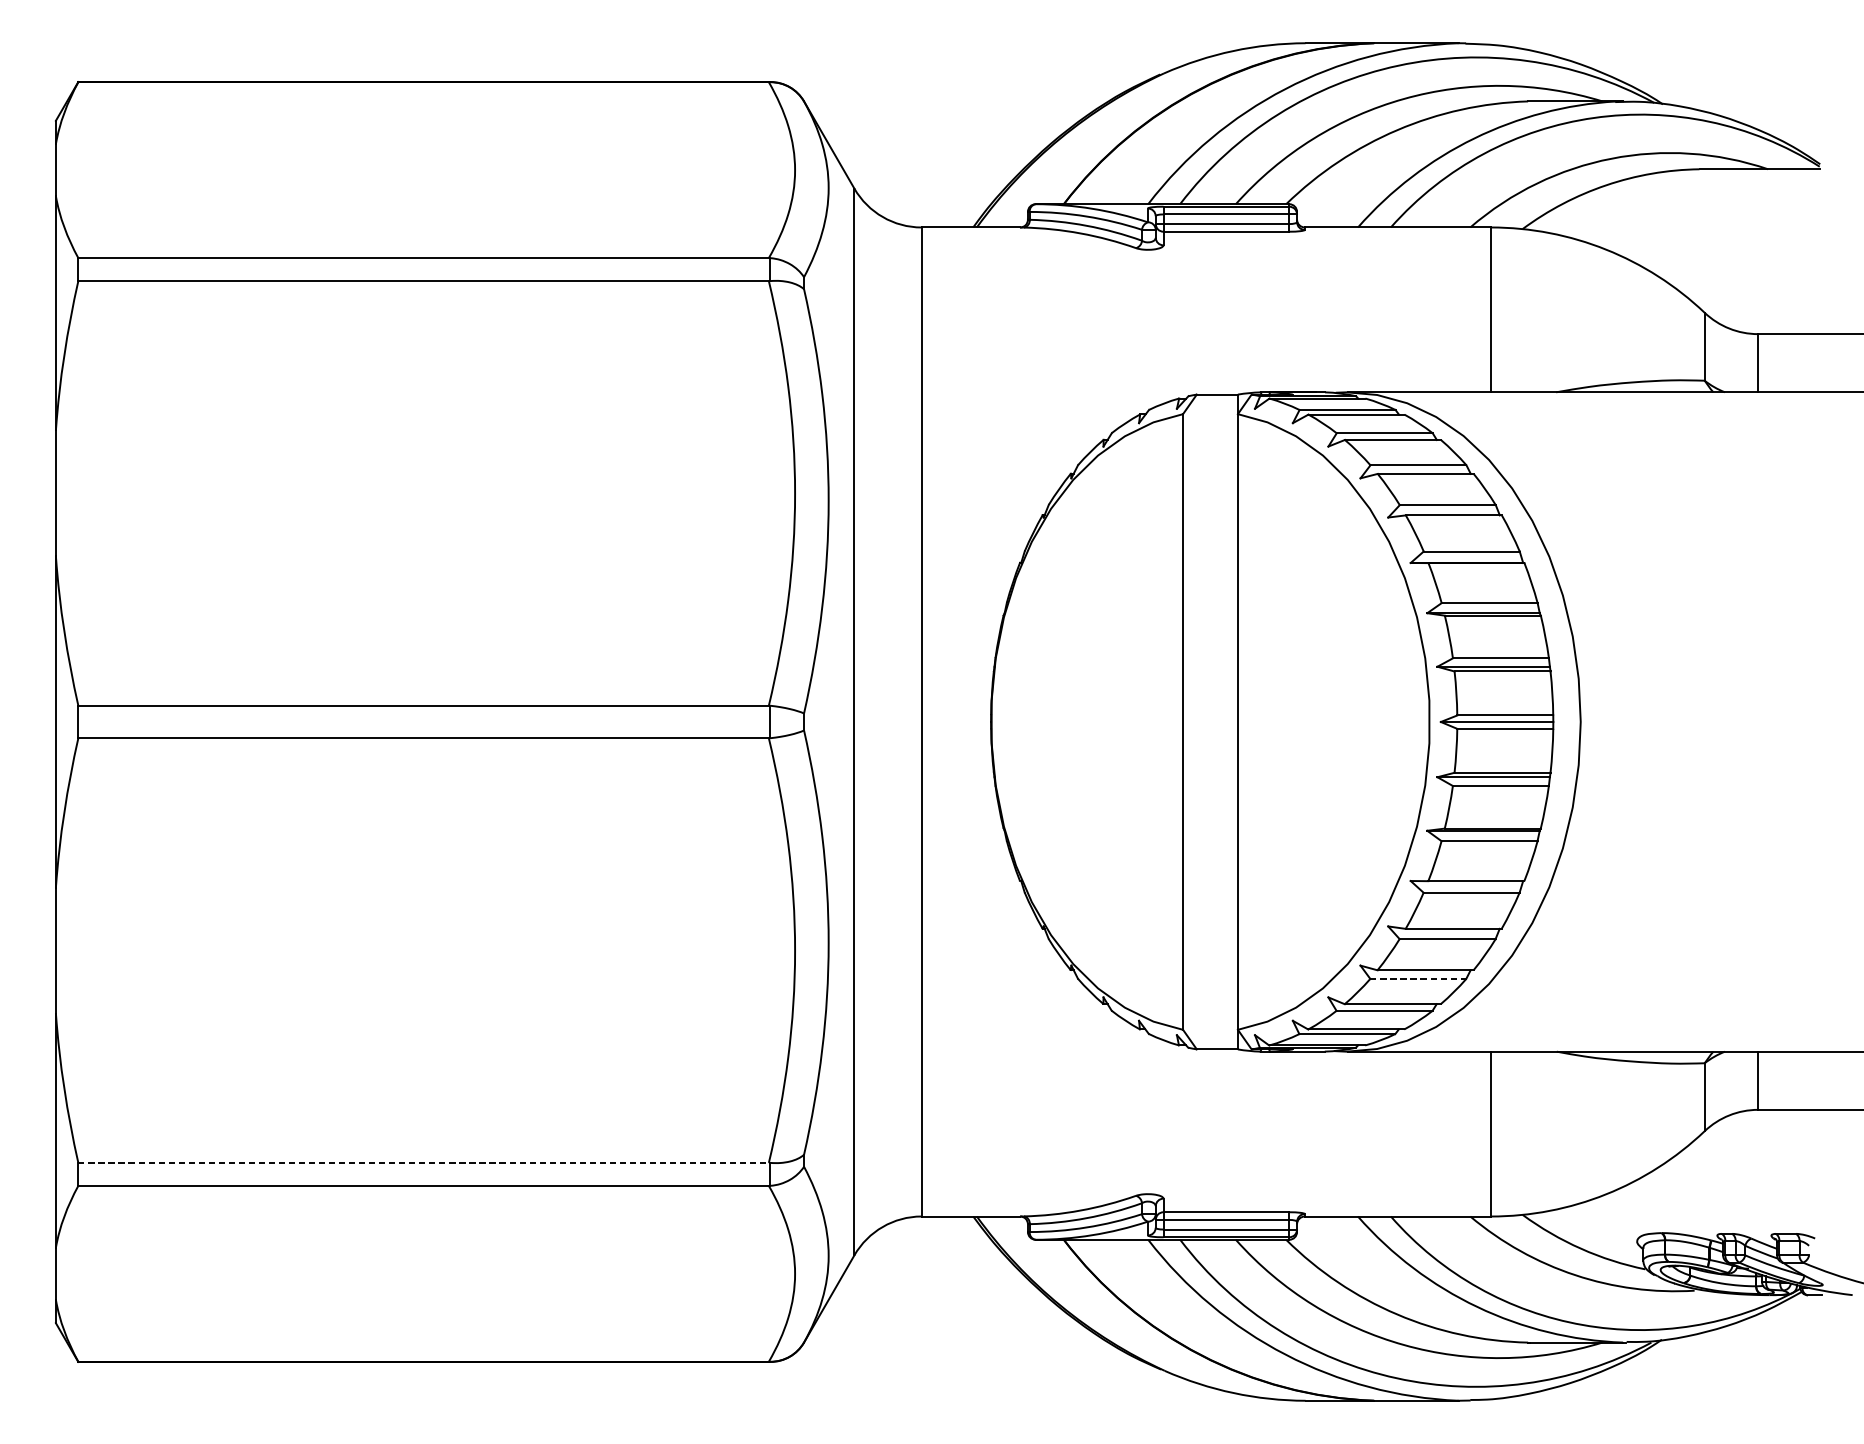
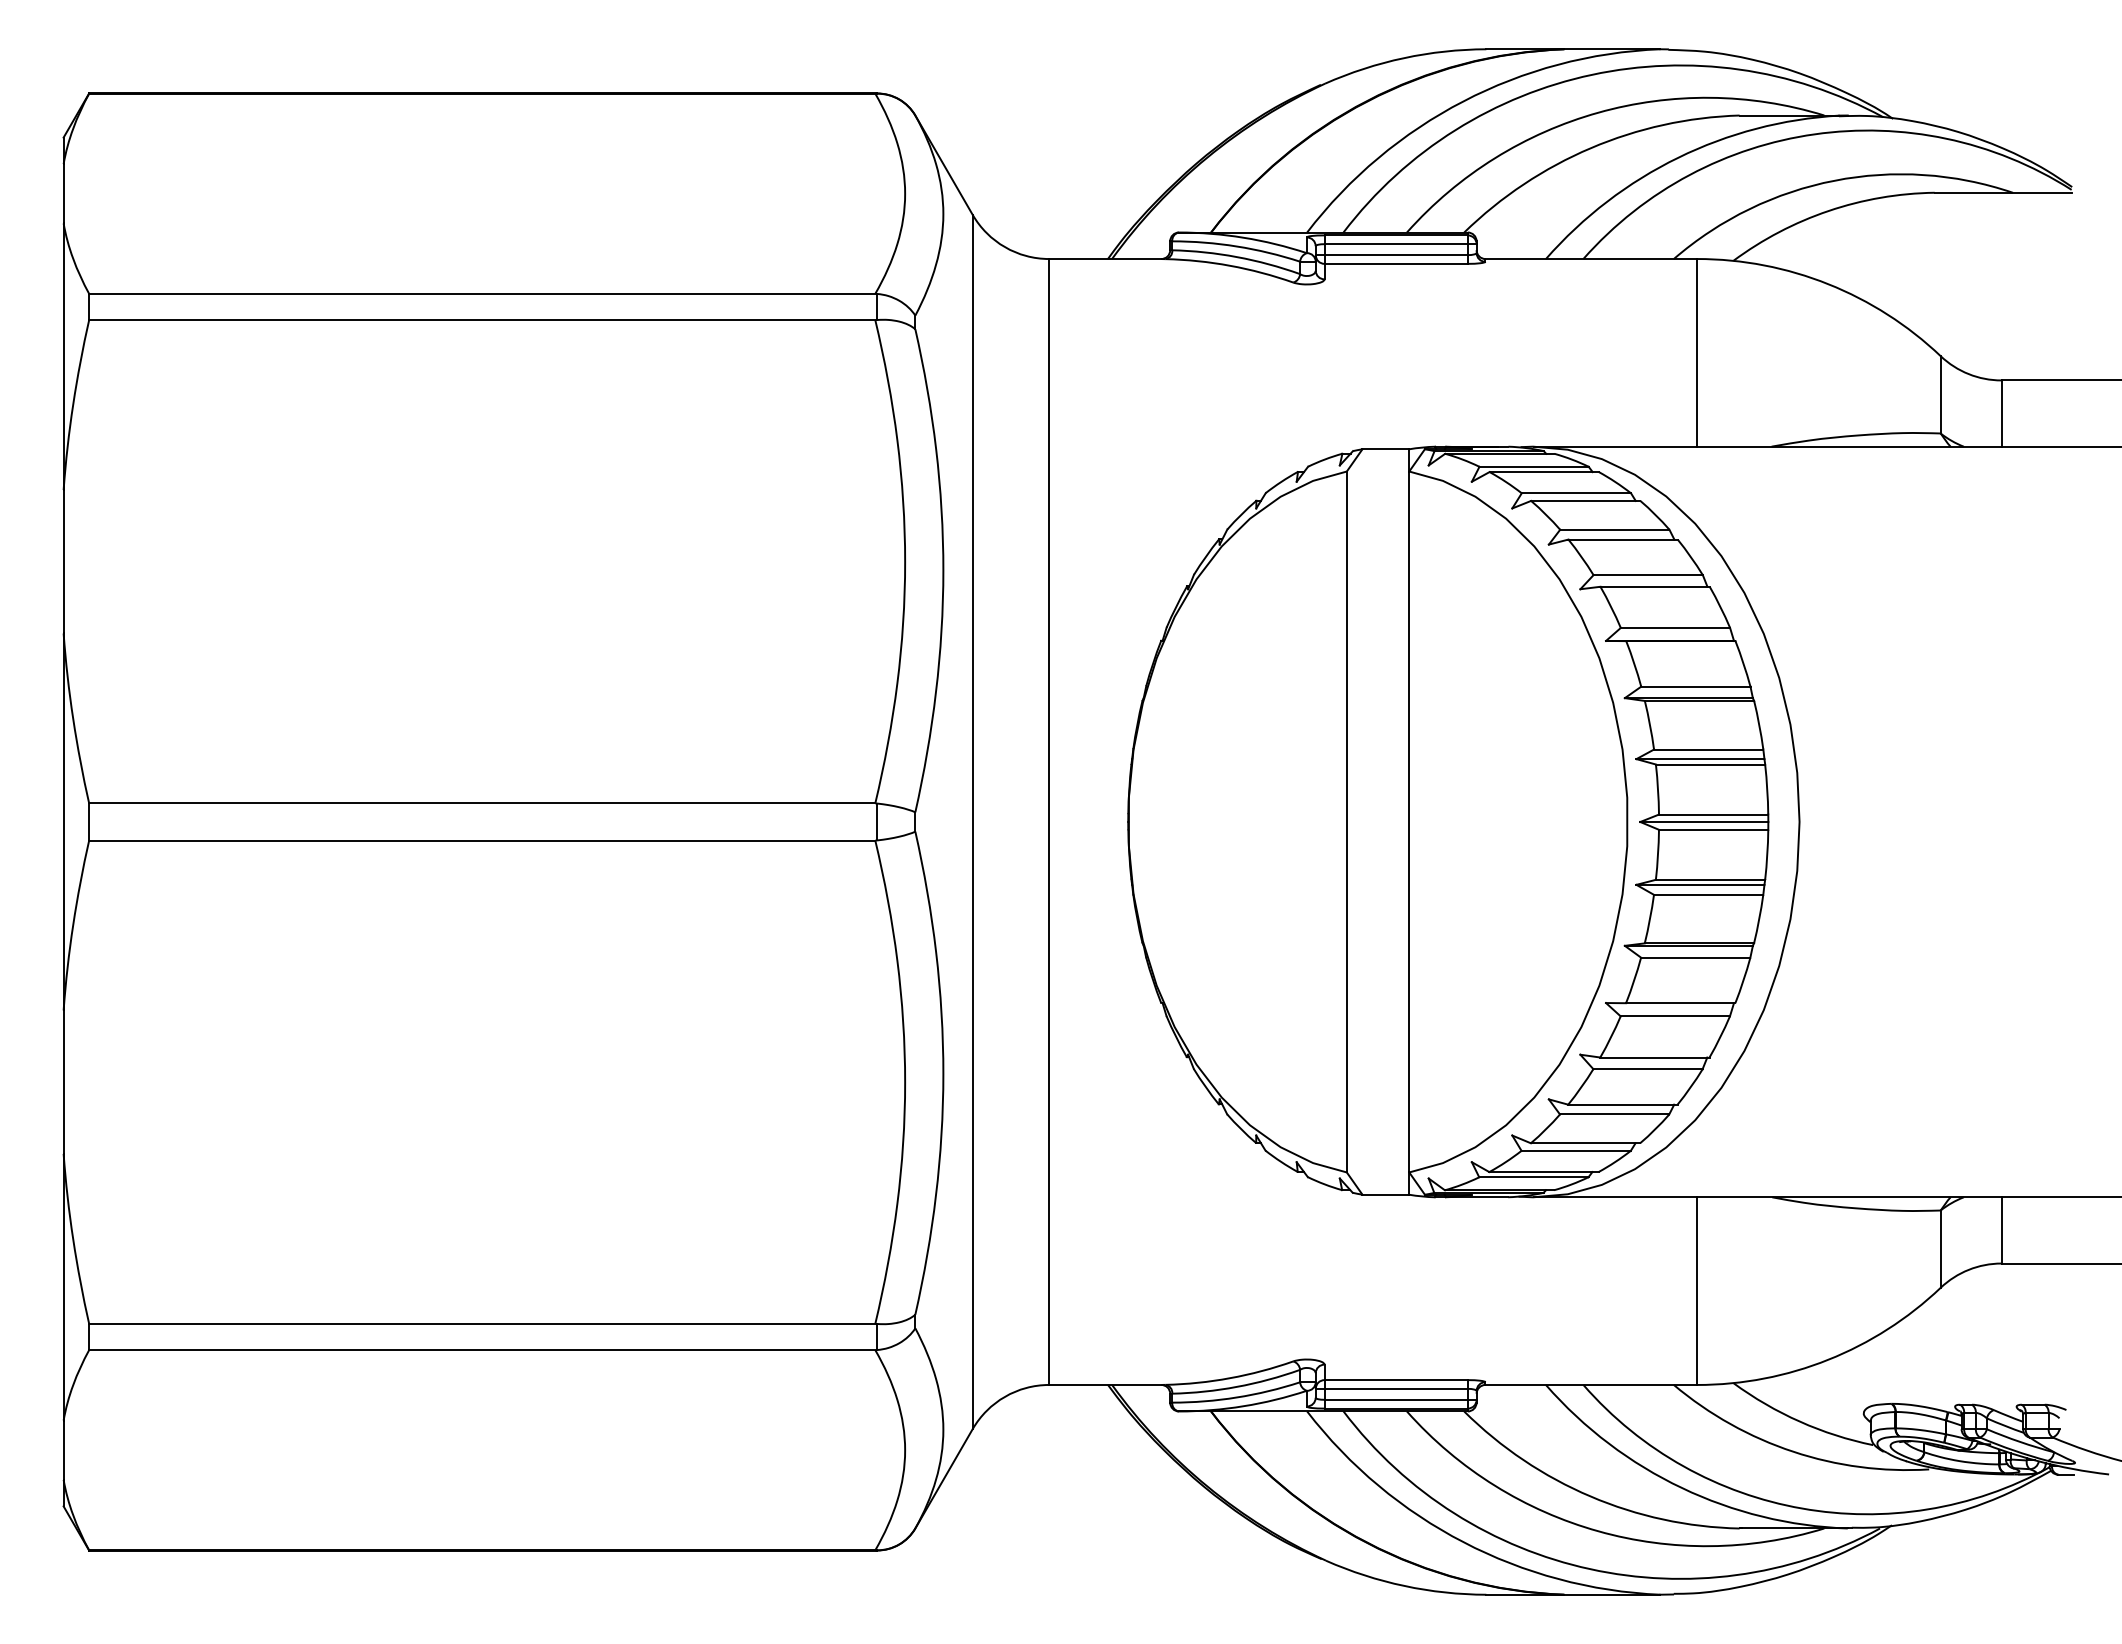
line: (1418, 978) -> (1614, 1114), dashed -> solid
line: (423, 1162) -> (482, 1323), dashed -> solid

